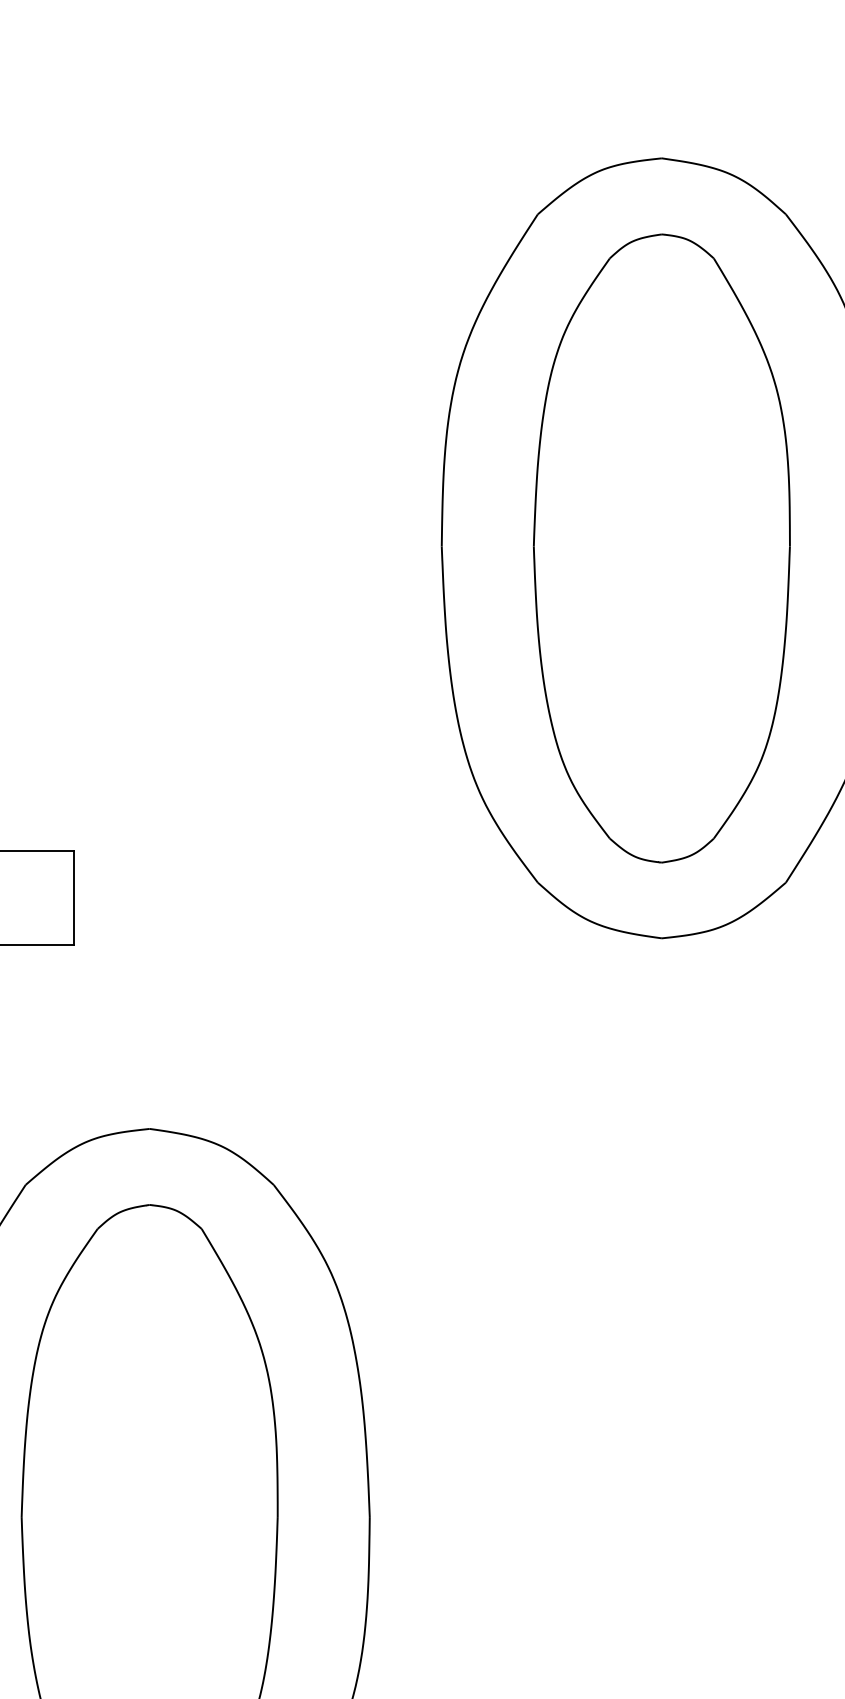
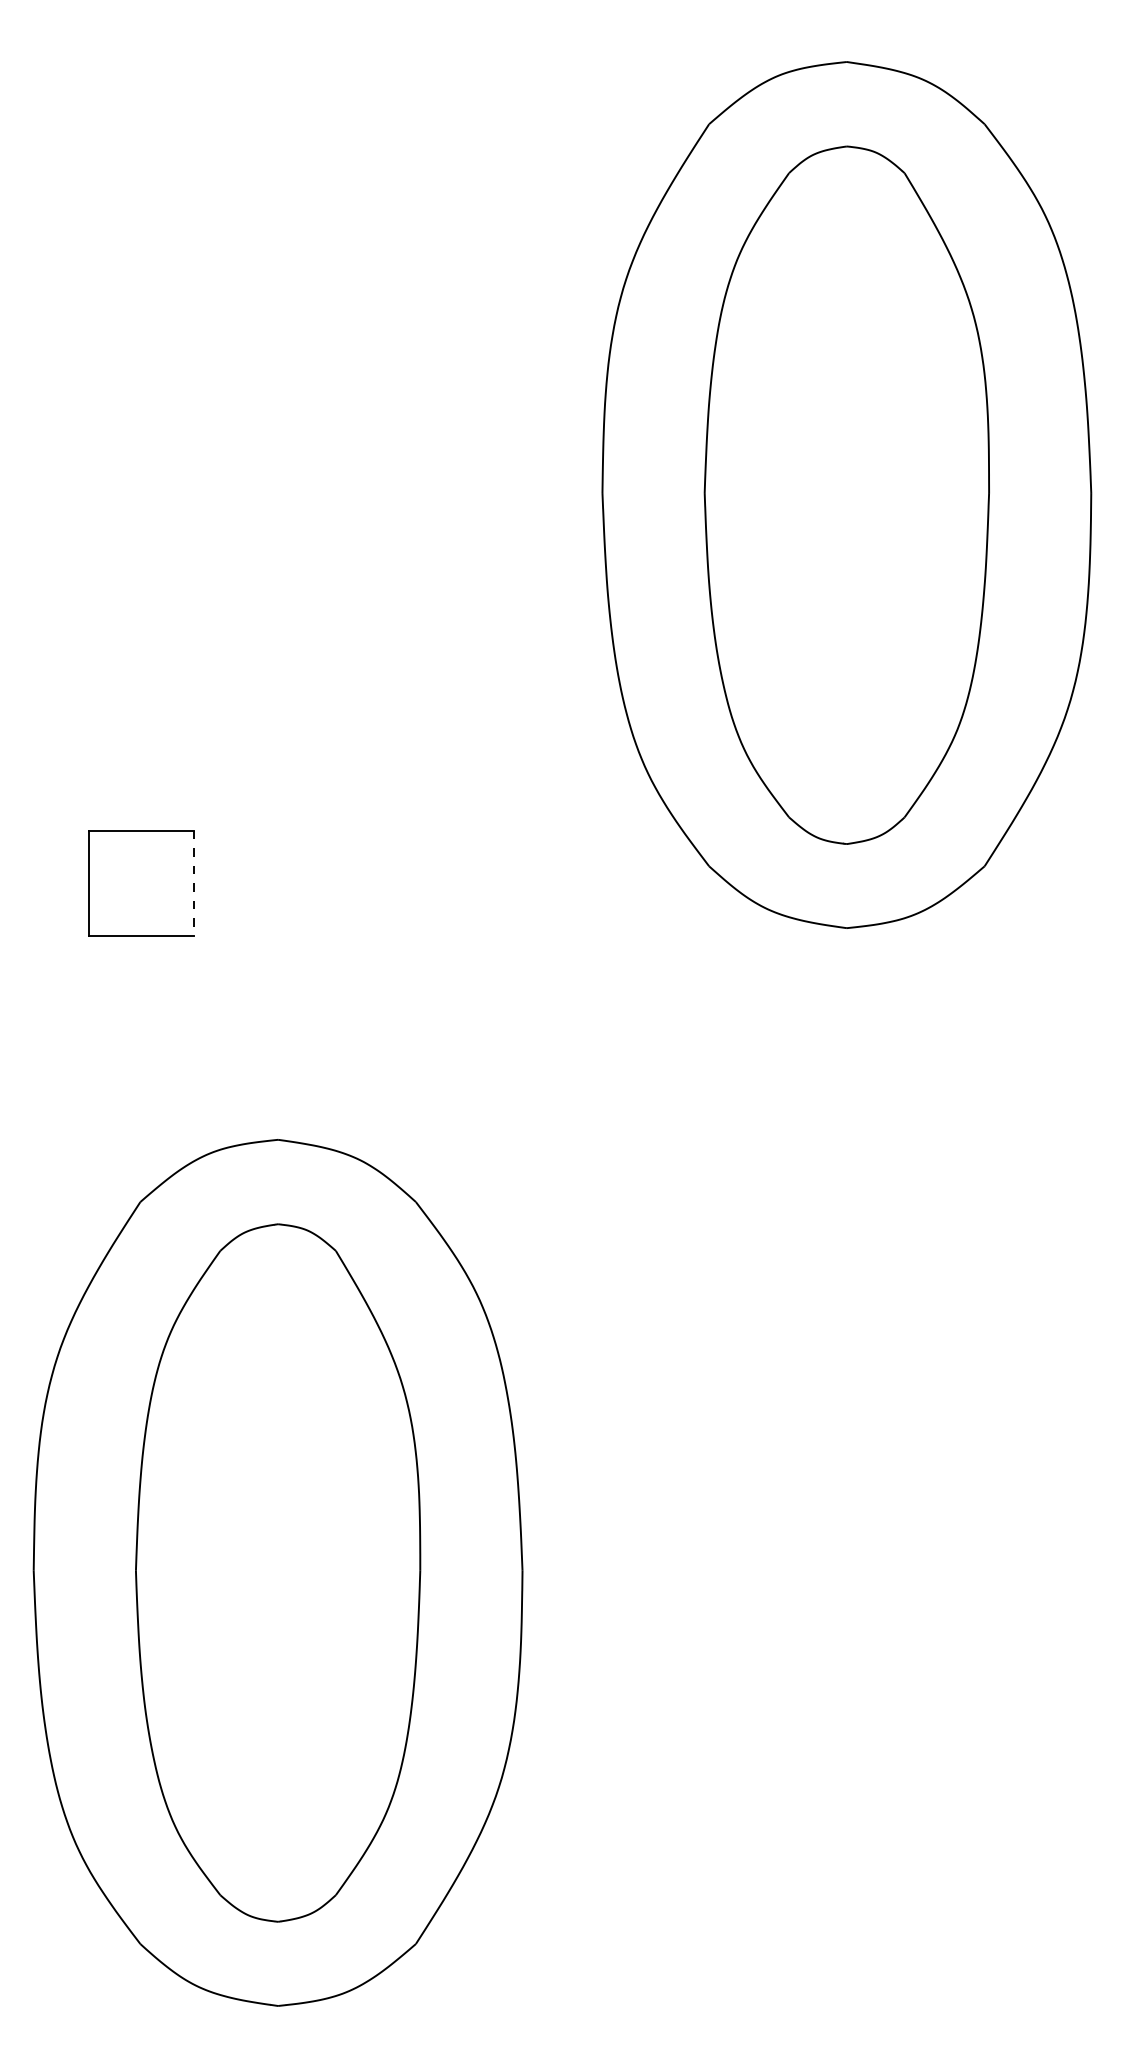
line: (73, 898) -> (193, 883), solid -> dashed

